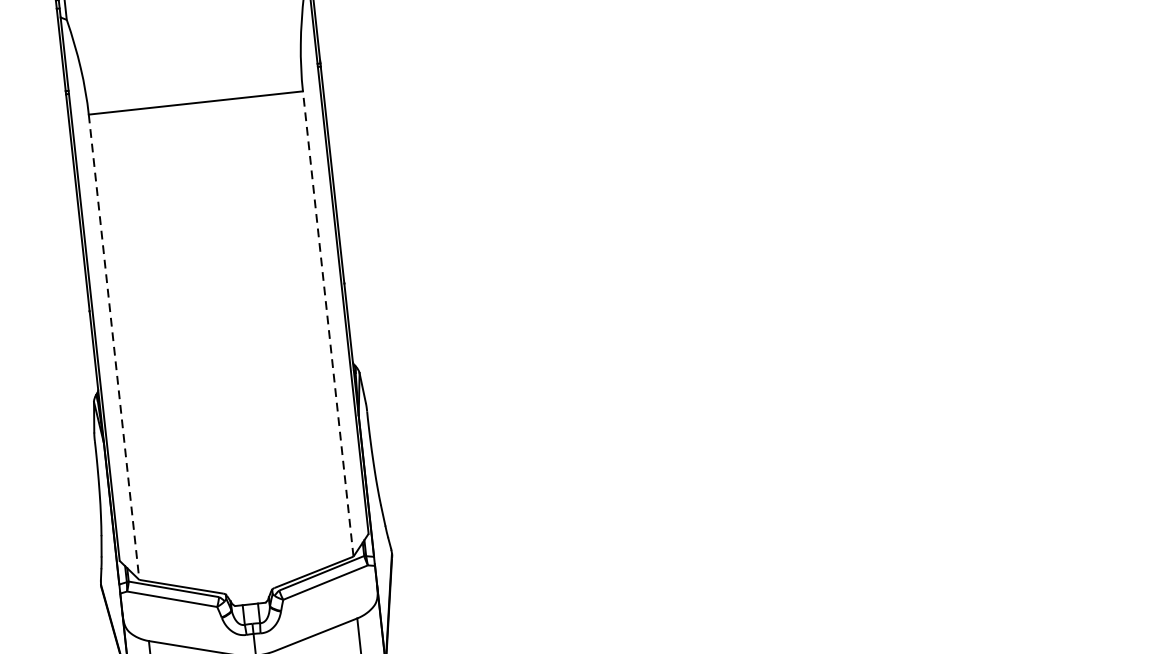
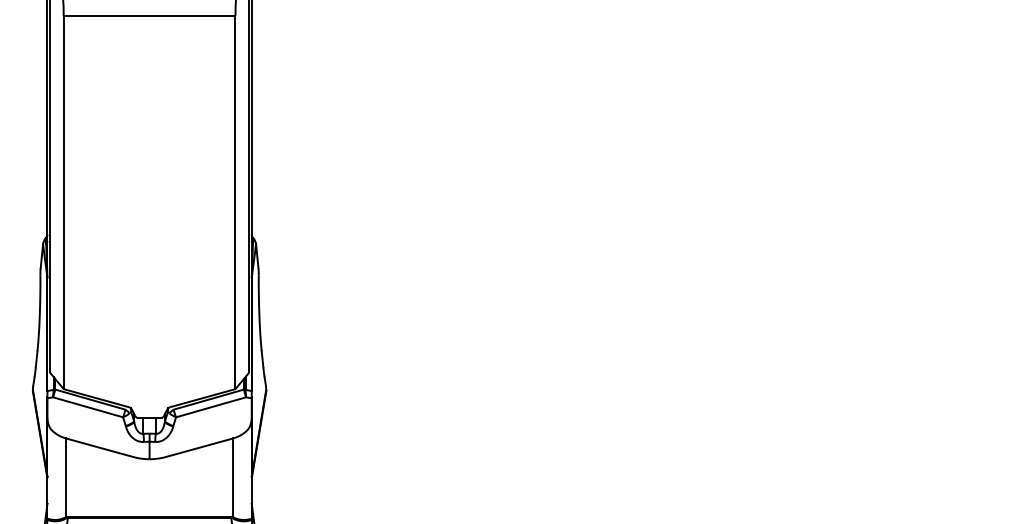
line: (328, 323) -> (235, 202), dashed -> solid
line: (113, 347) -> (63, 202), dashed -> solid

